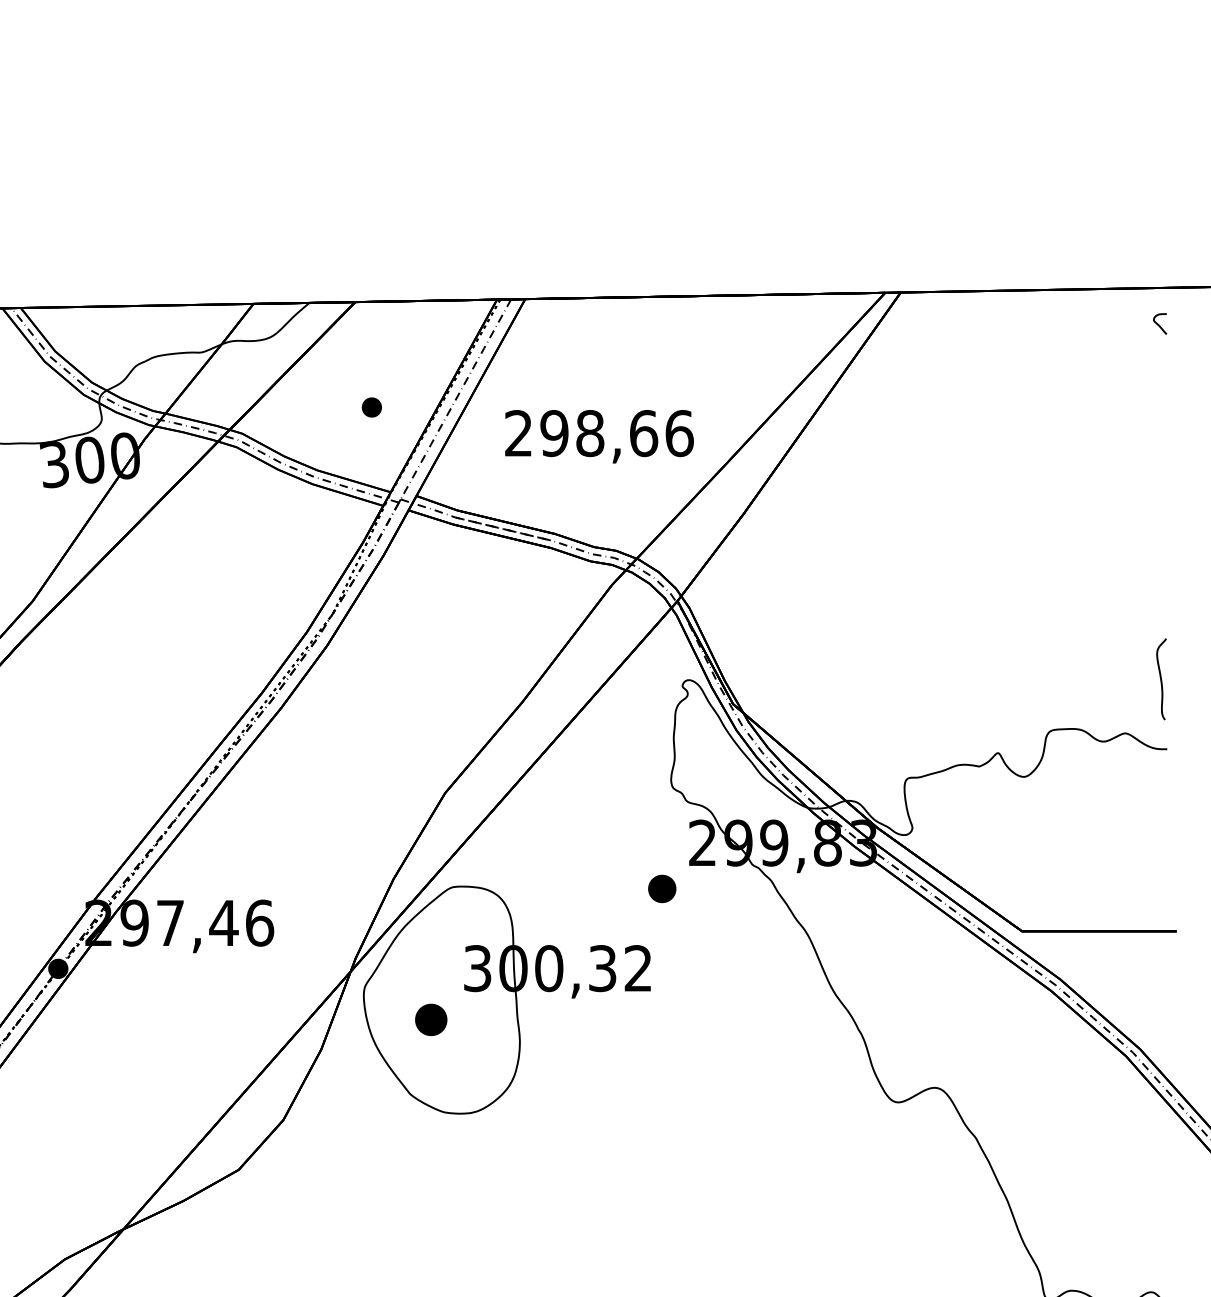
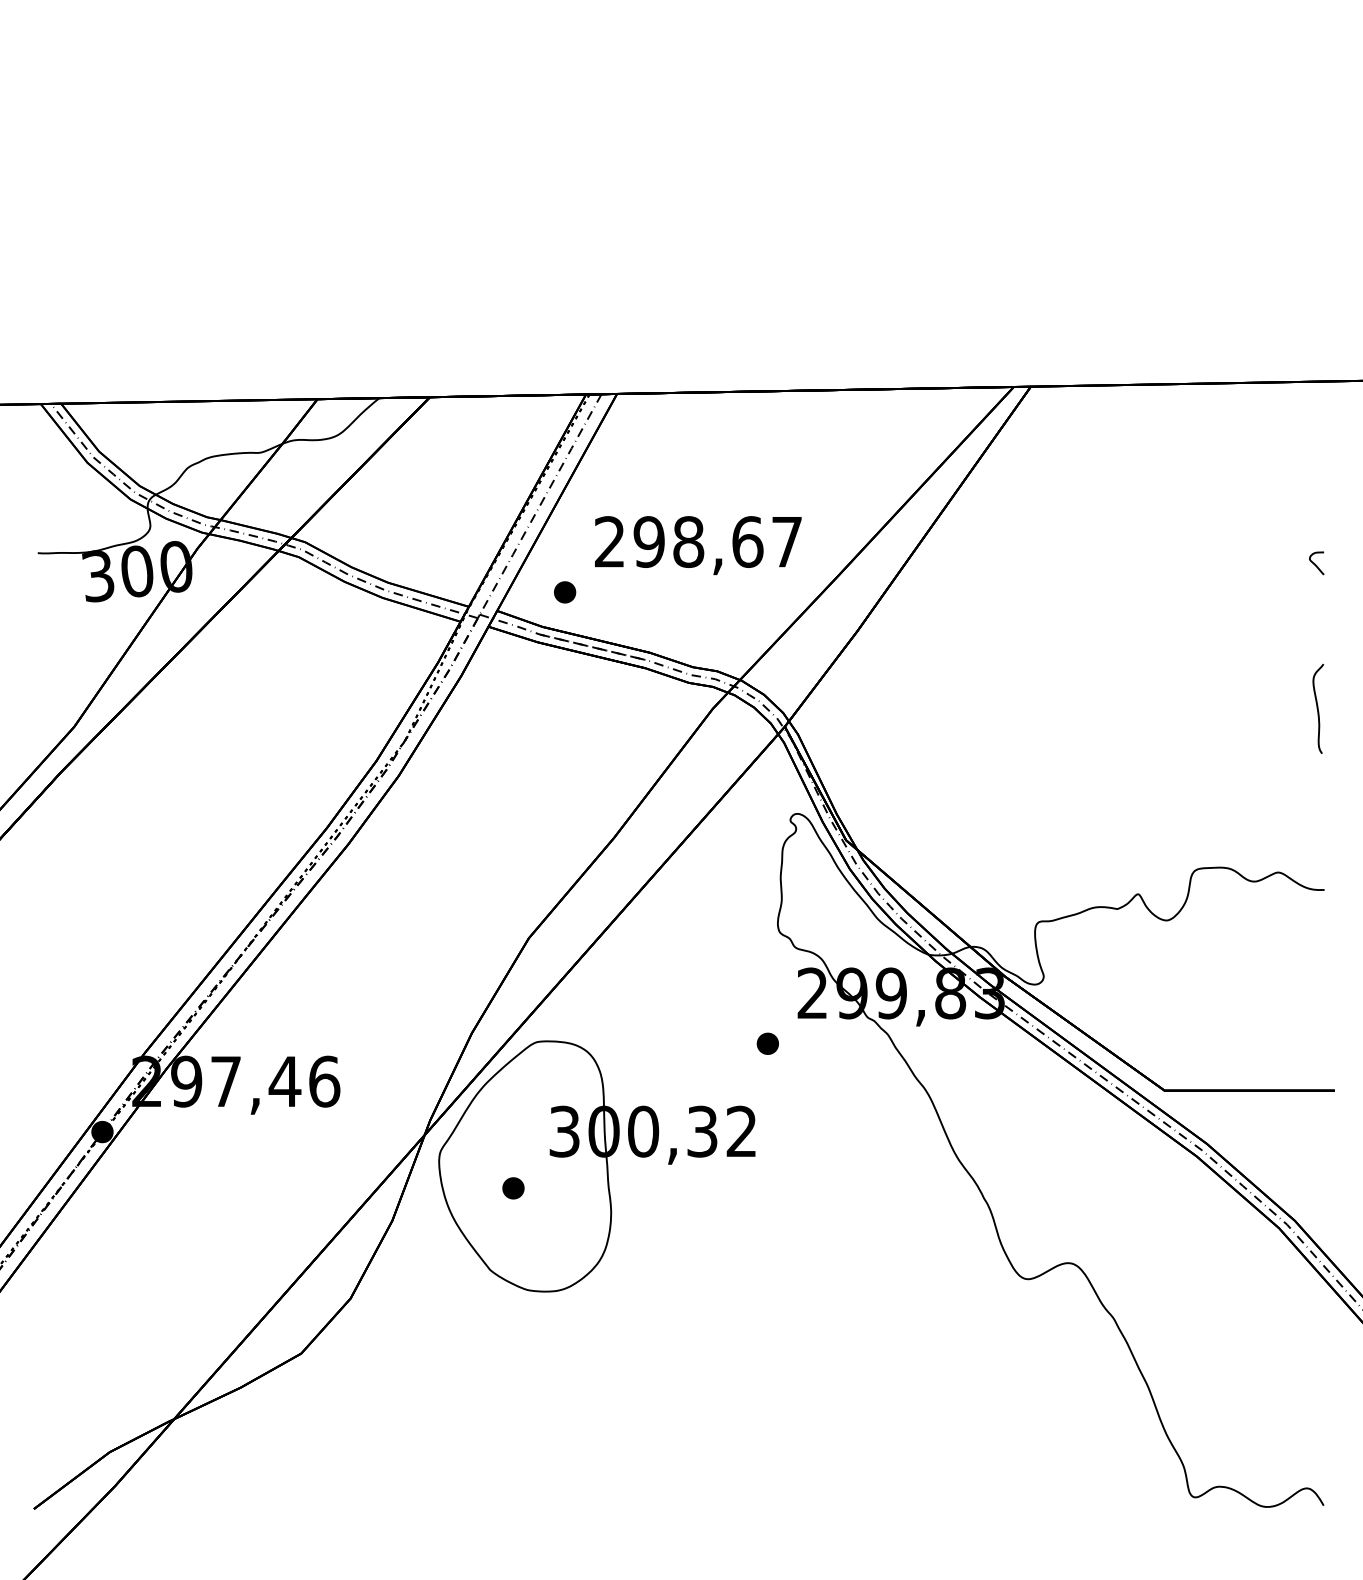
curve: (1159, 324) -> (1315, 563), moved
part: (372, 407) -> (565, 592), moved
text: (678, 433) -> (786, 541), 298,66 -> 298,67
curve: (1161, 678) -> (1318, 708), moved
part: (661, 888) -> (767, 1043), size x0.71
part: (431, 1020) -> (513, 1188), size x0.62

